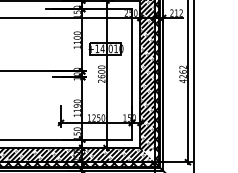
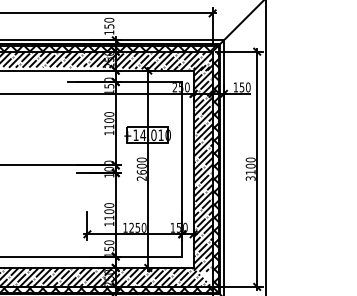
text: (176, 13) -> (241, 87), 212 -> 150
text: (182, 74) -> (250, 169), 4262 -> 3100
text: (77, 105) -> (109, 211), 1190 -> 1100

